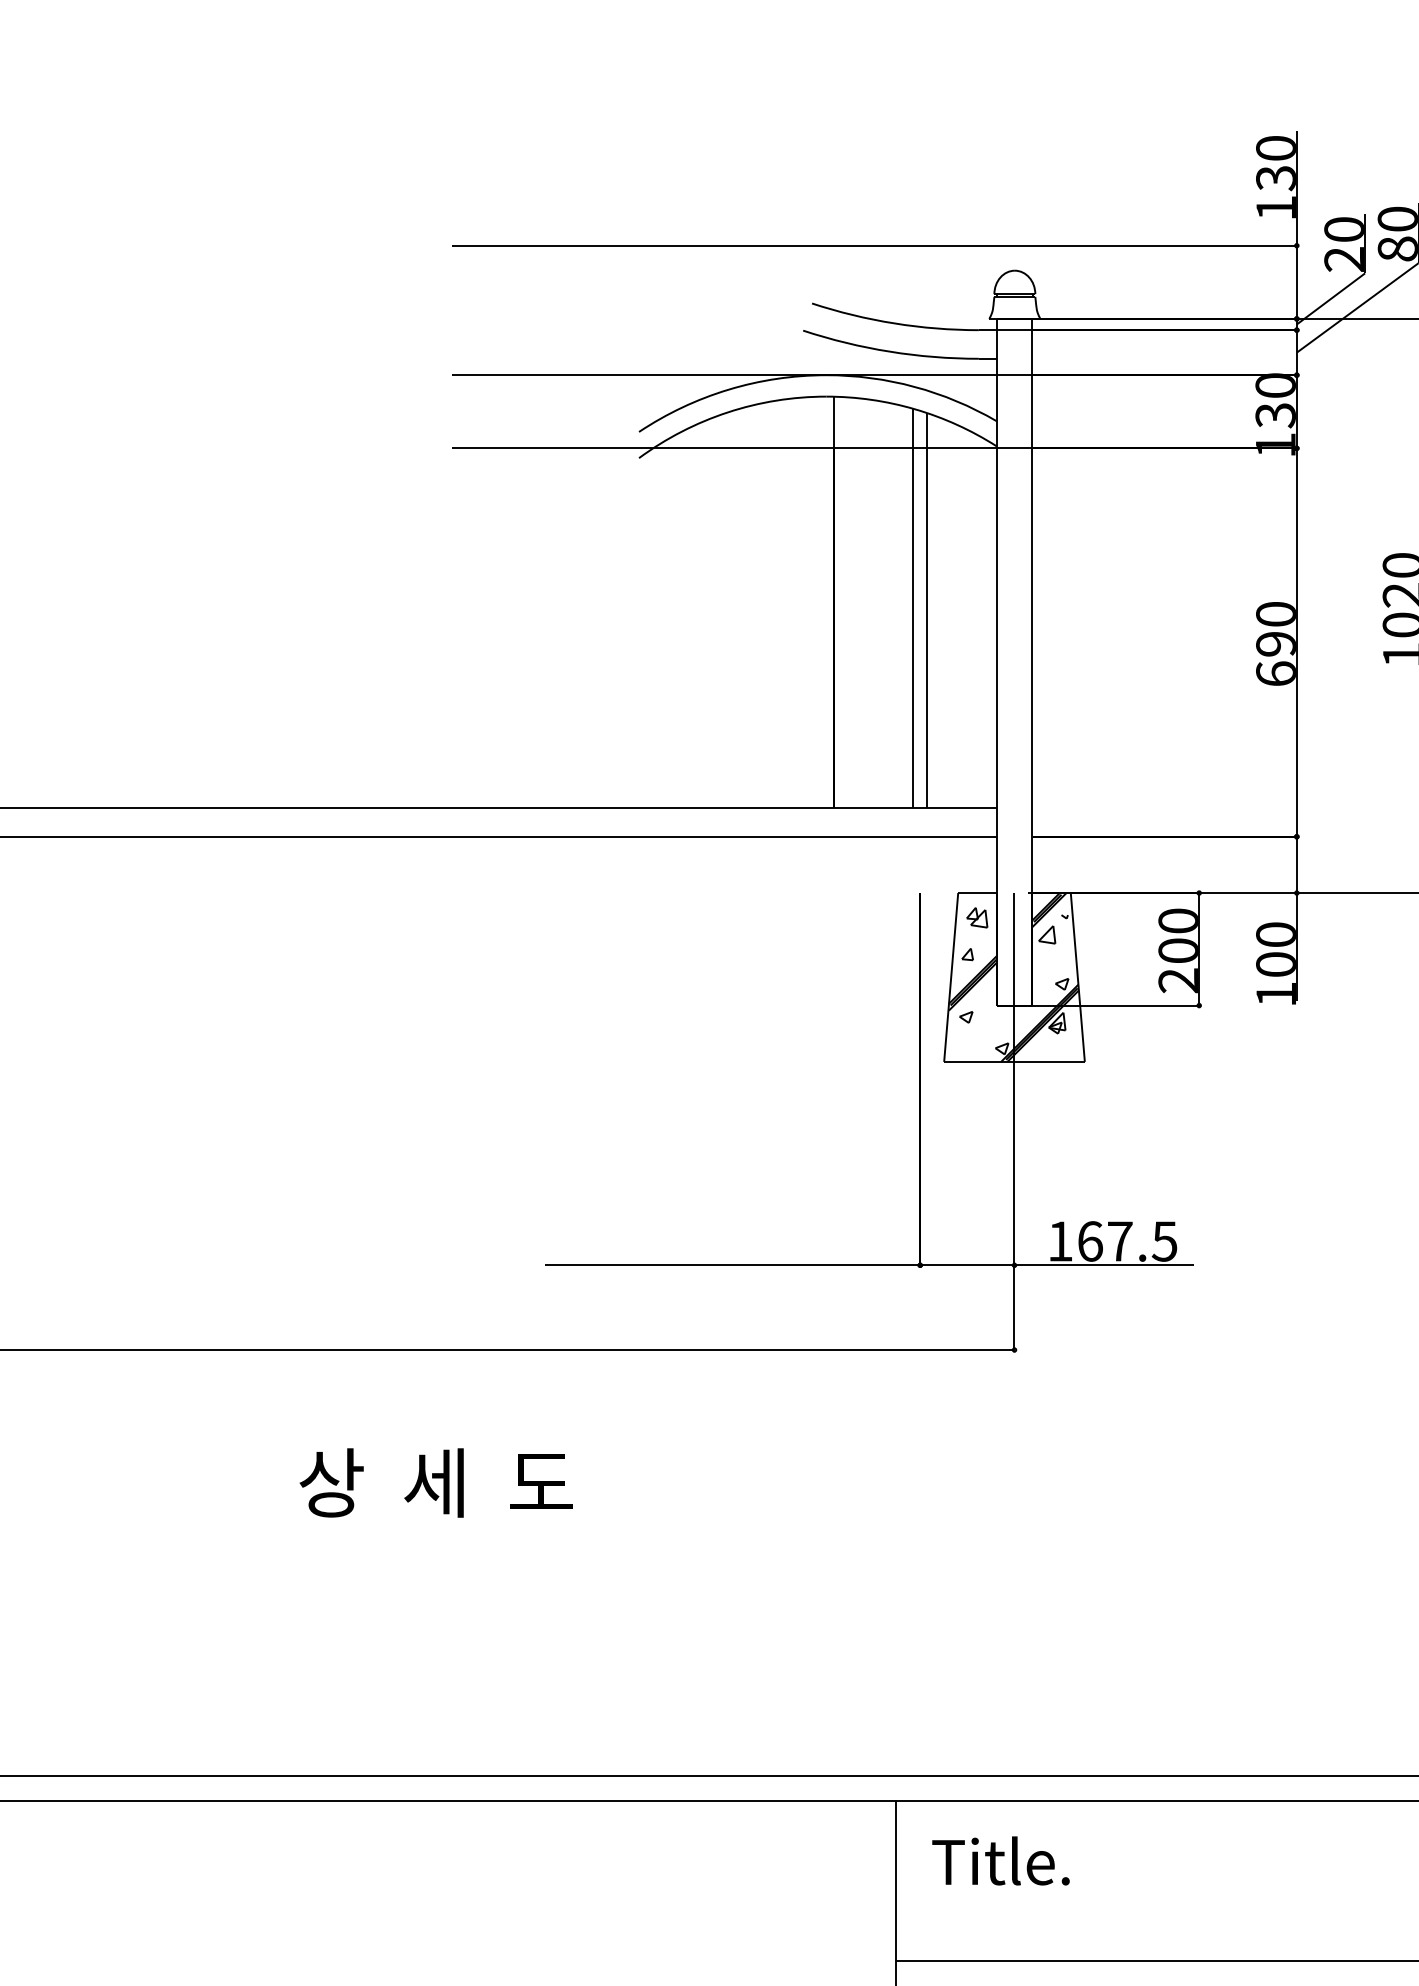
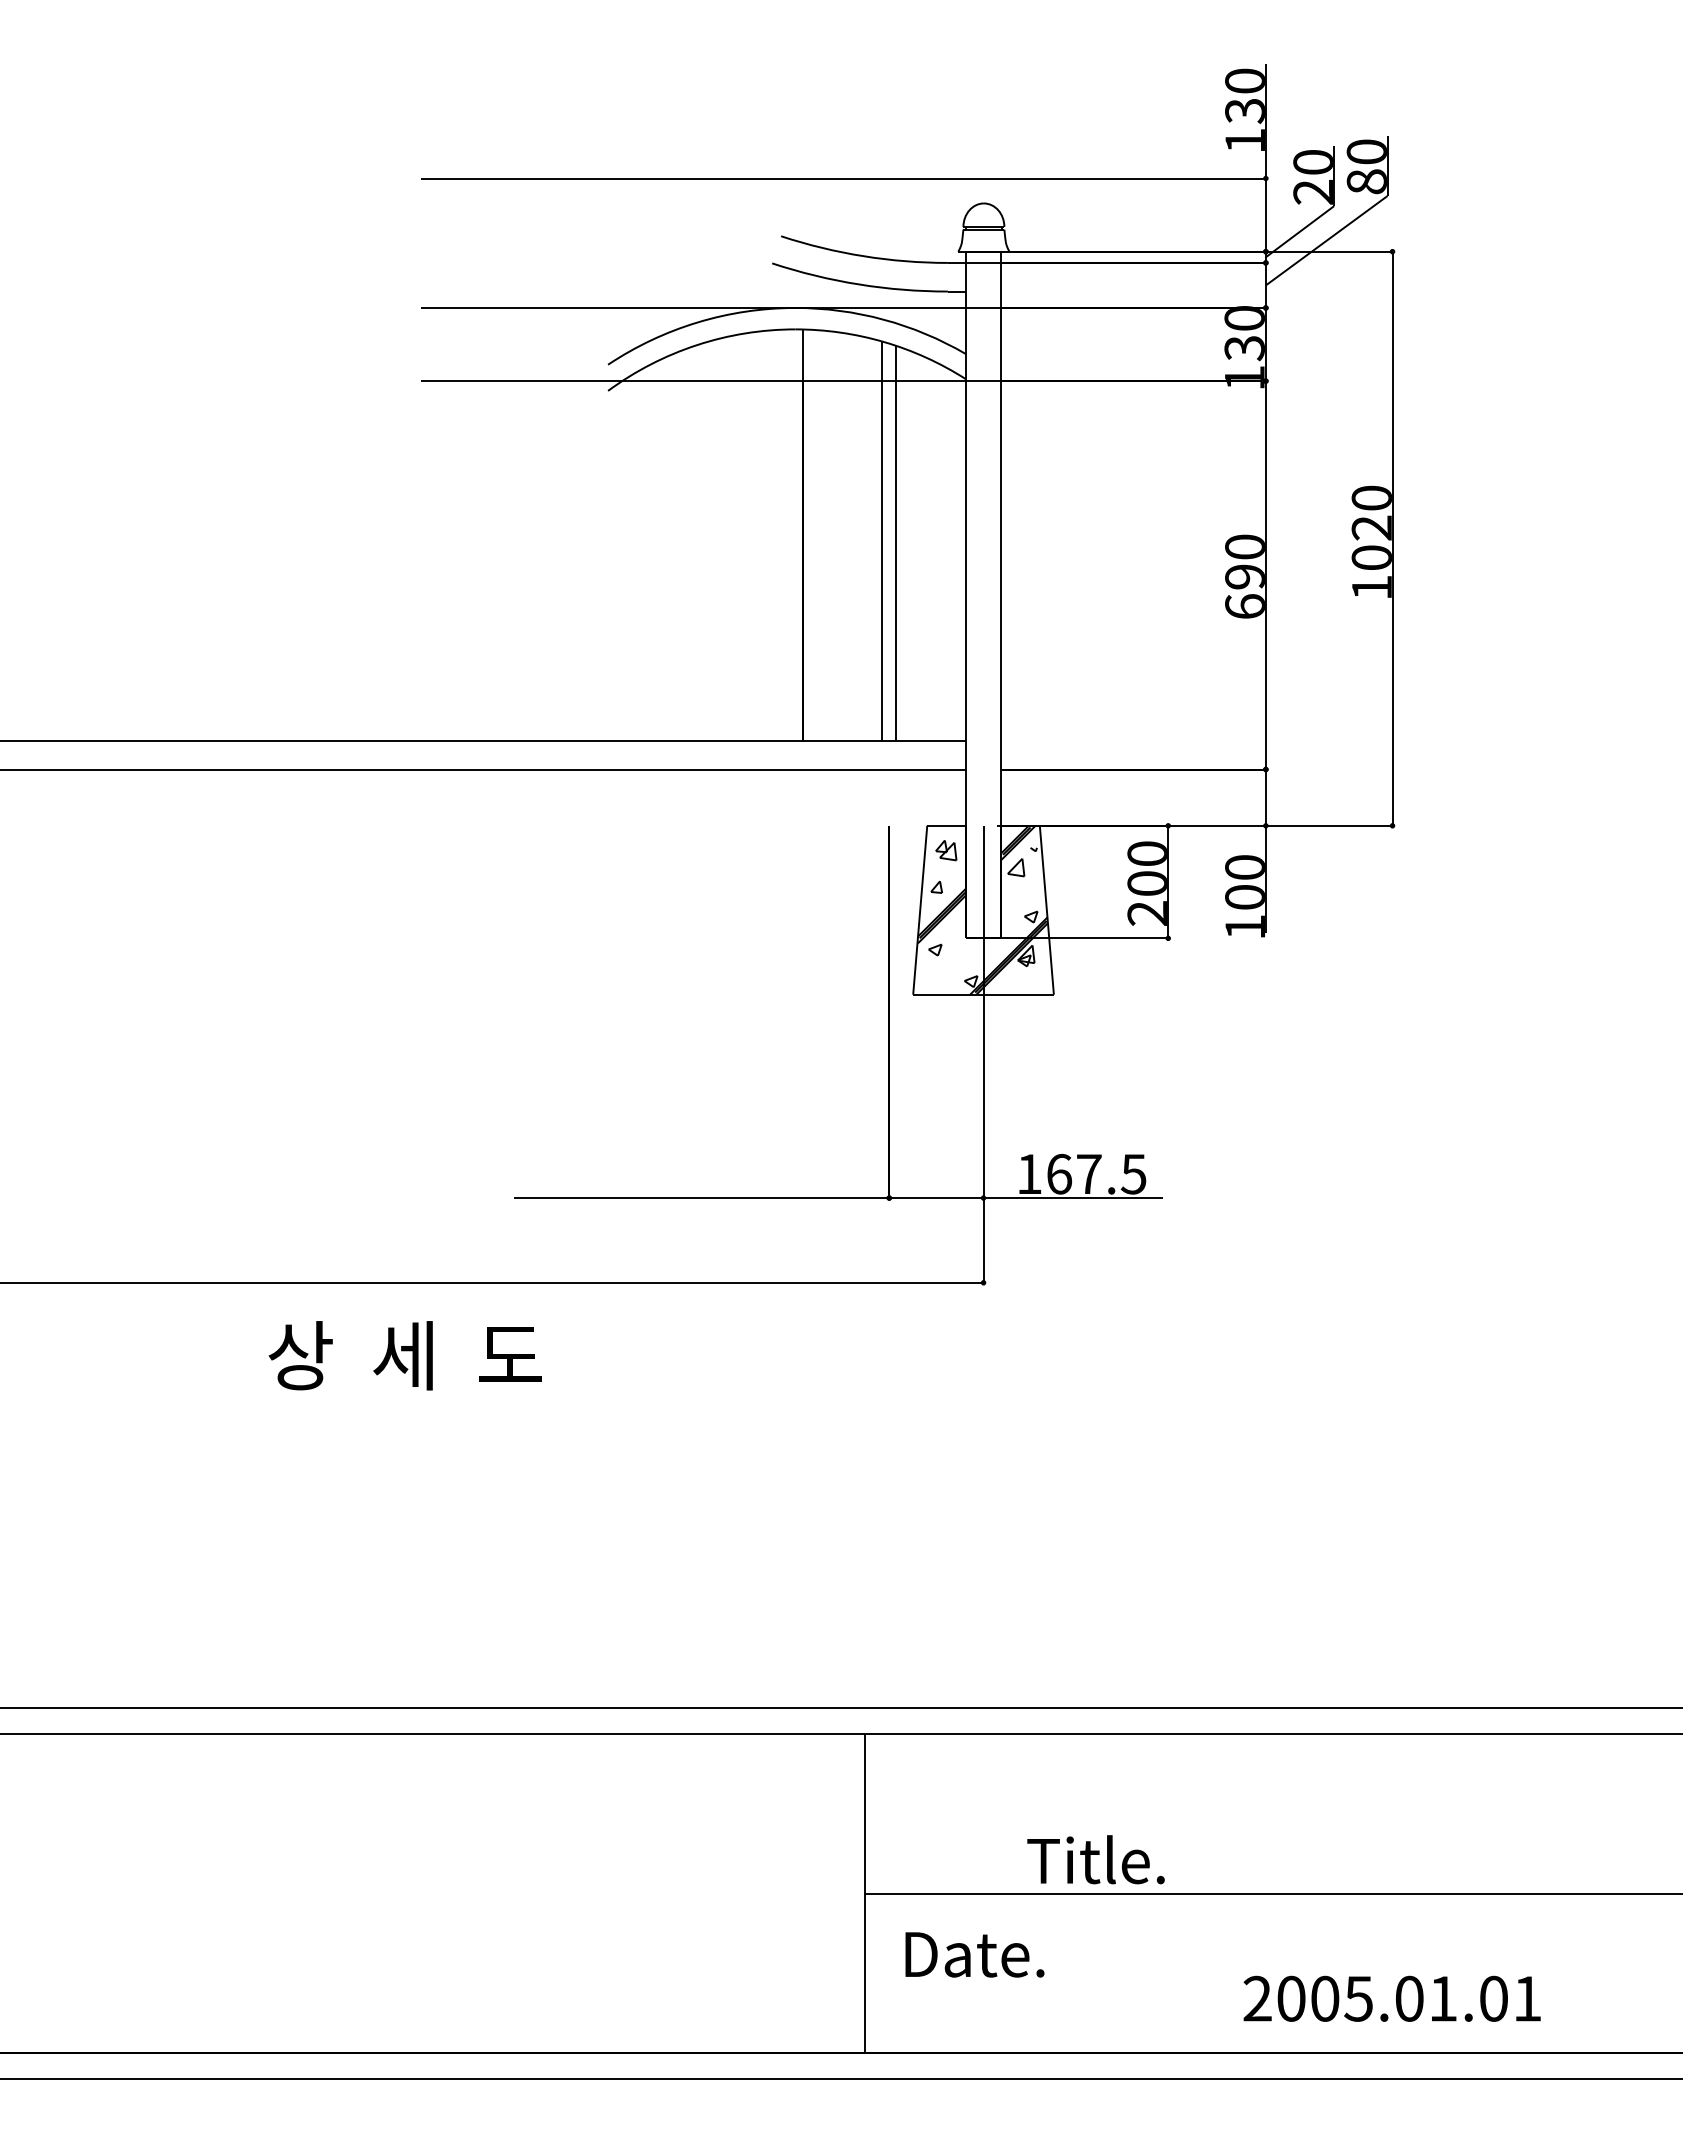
text: (435, 1482) -> (404, 1355), moved
text: (1000, 1860) -> (1095, 1859), moved

